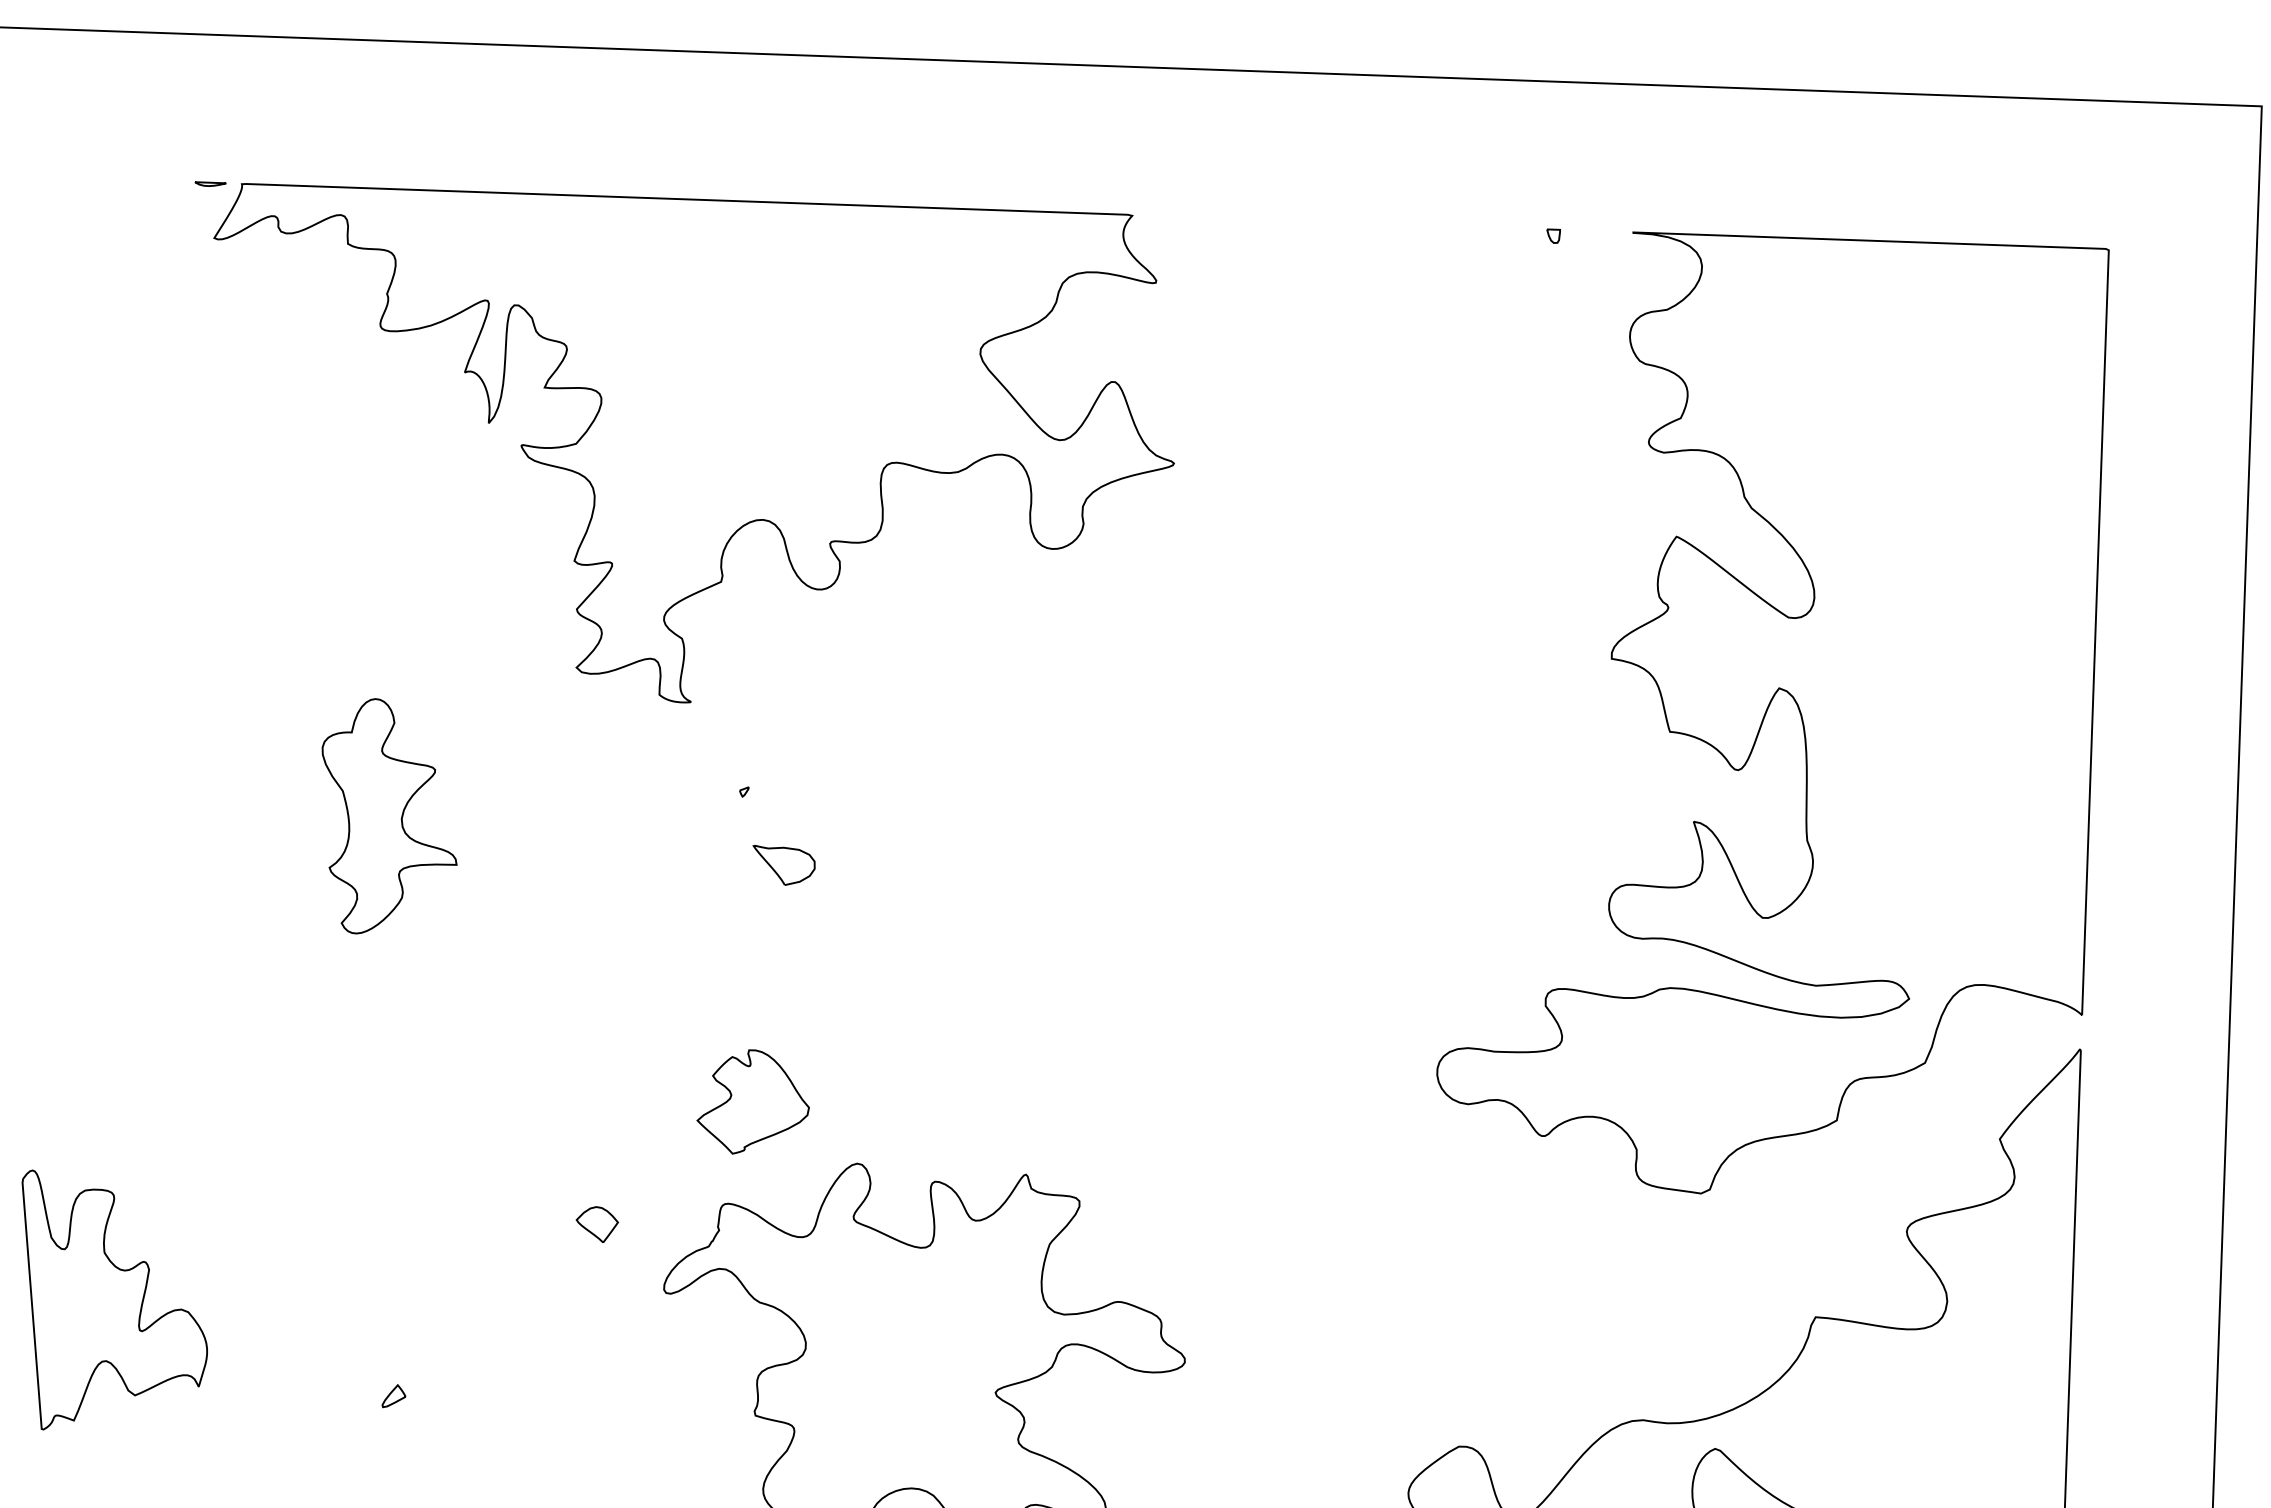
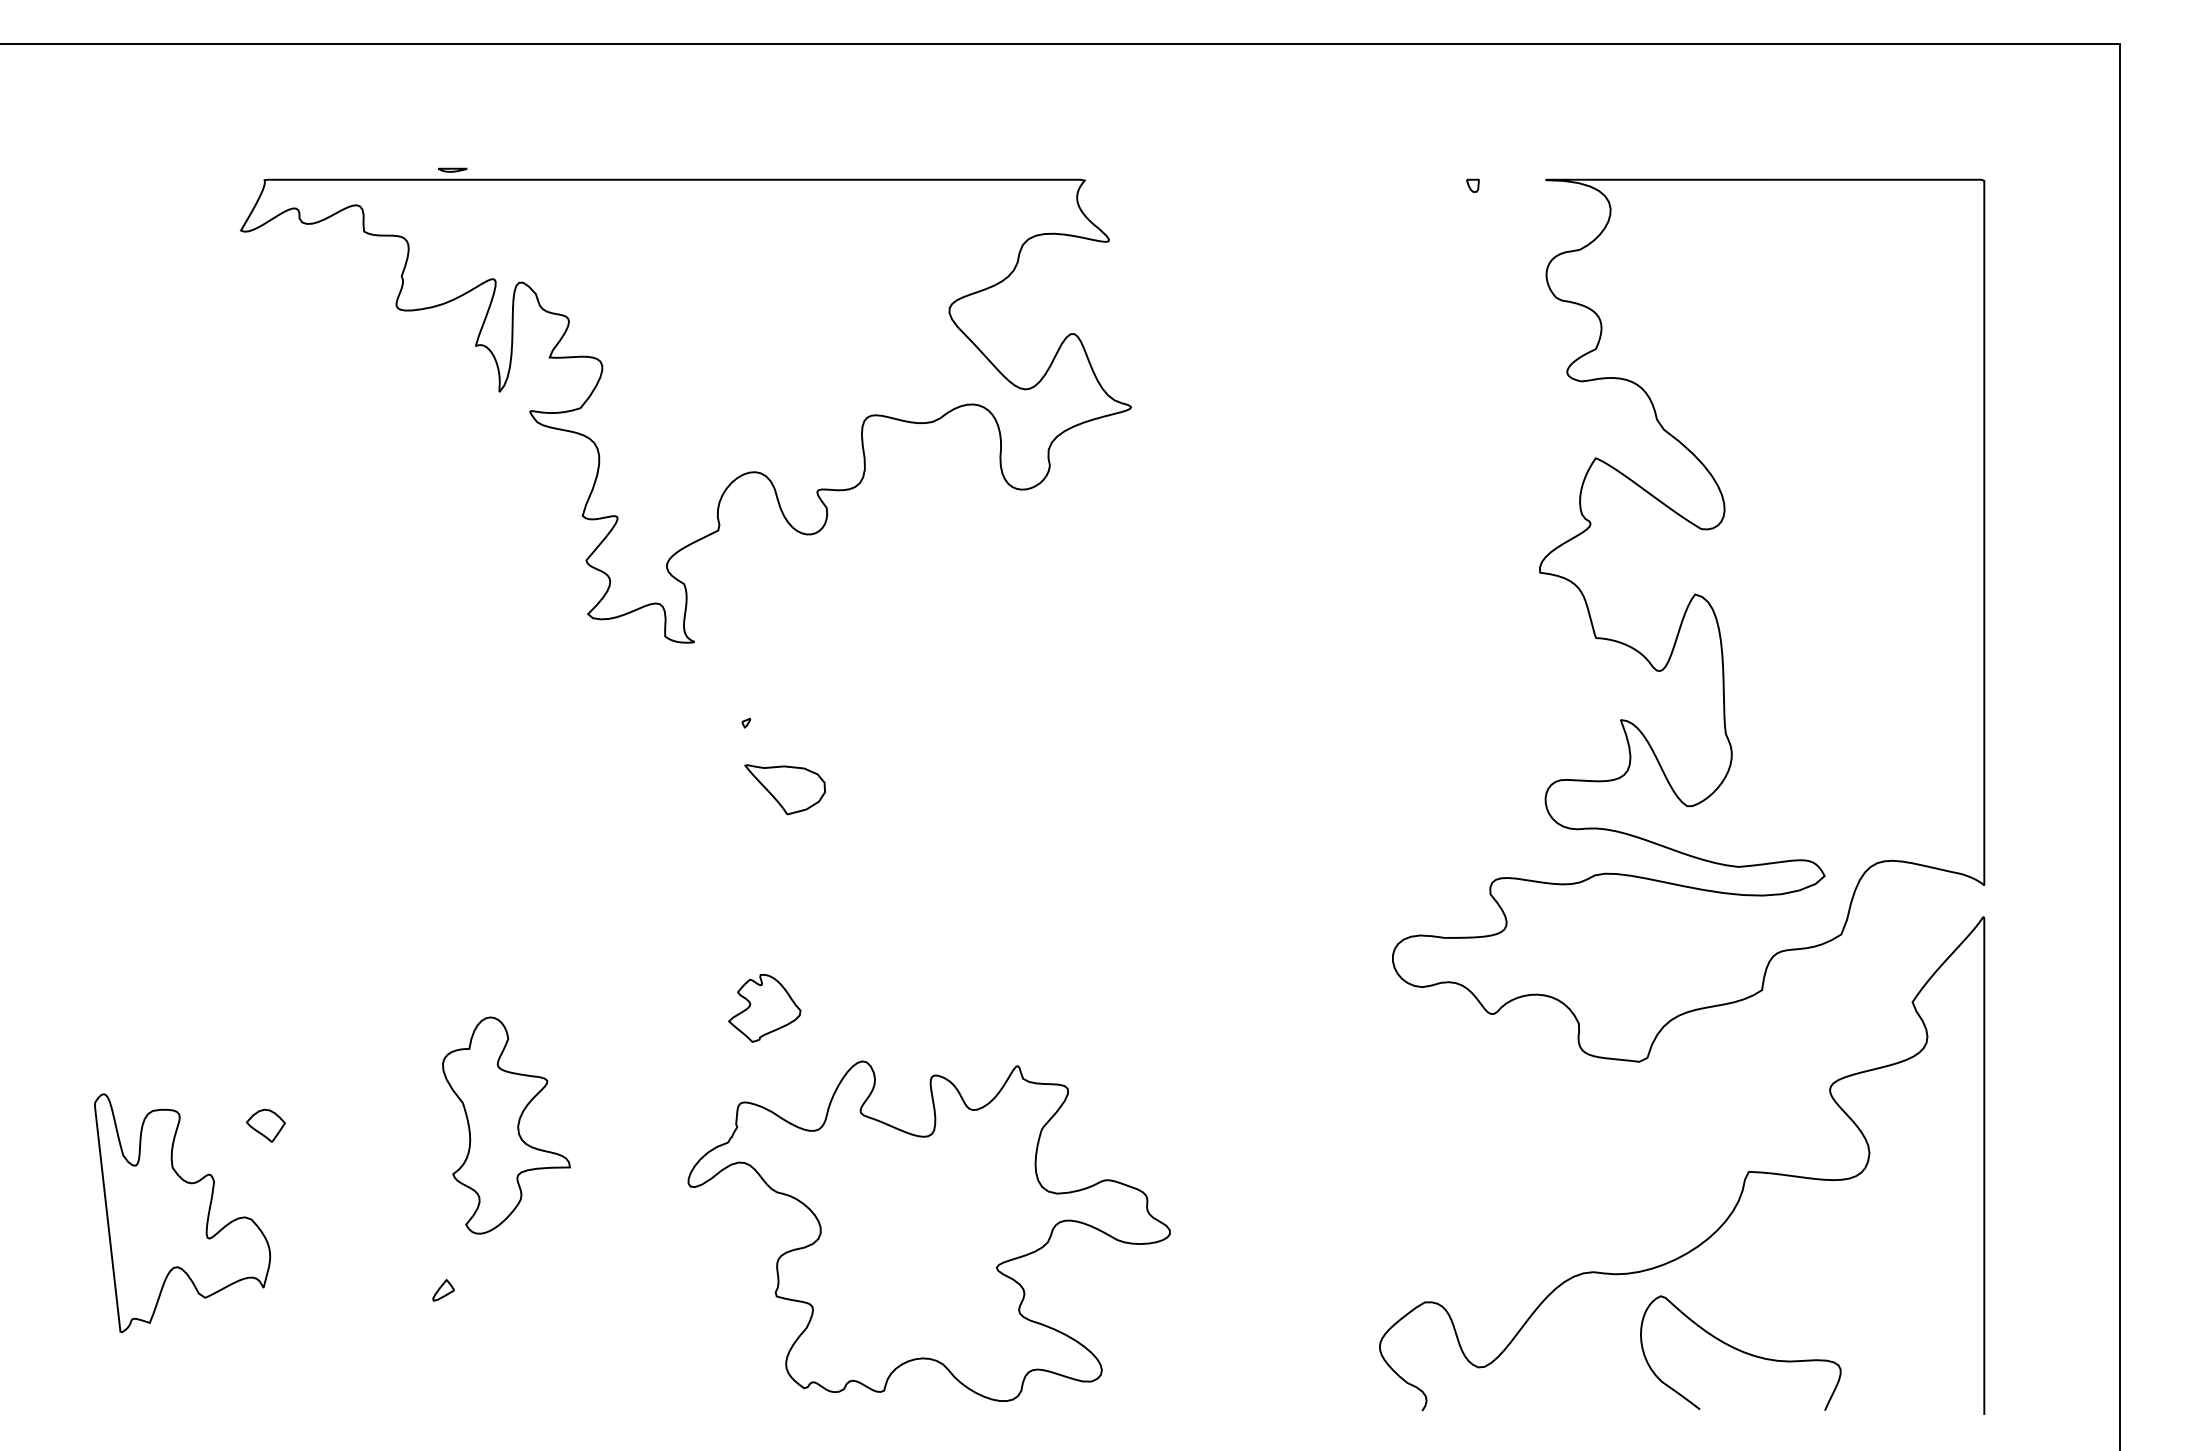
part: (210, 183) -> (452, 169), moved
part: (389, 816) -> (506, 1125), moved
part: (783, 865) -> (784, 789), size x1.4
part: (753, 1102) -> (764, 1008), size x0.7
part: (596, 1224) -> (265, 1125), moved

